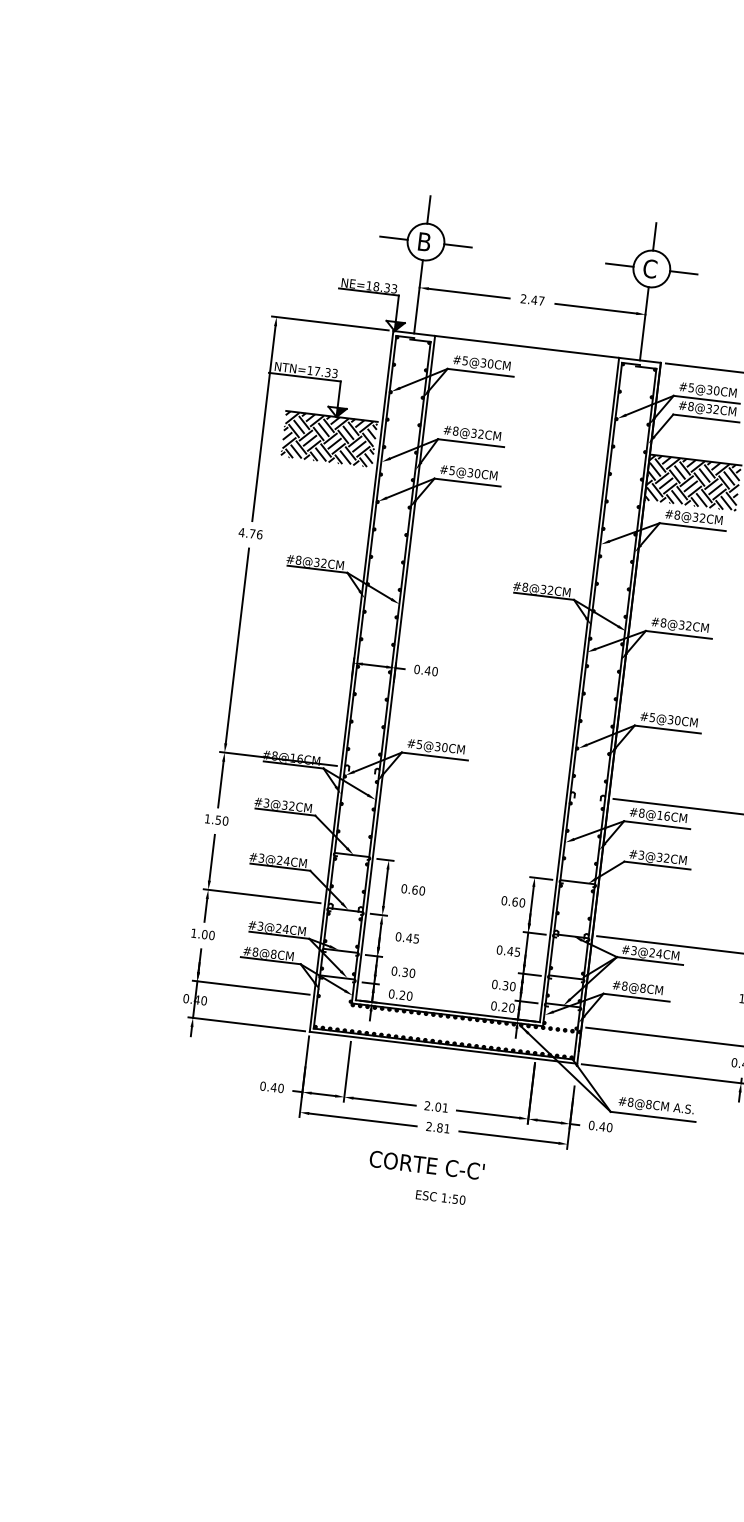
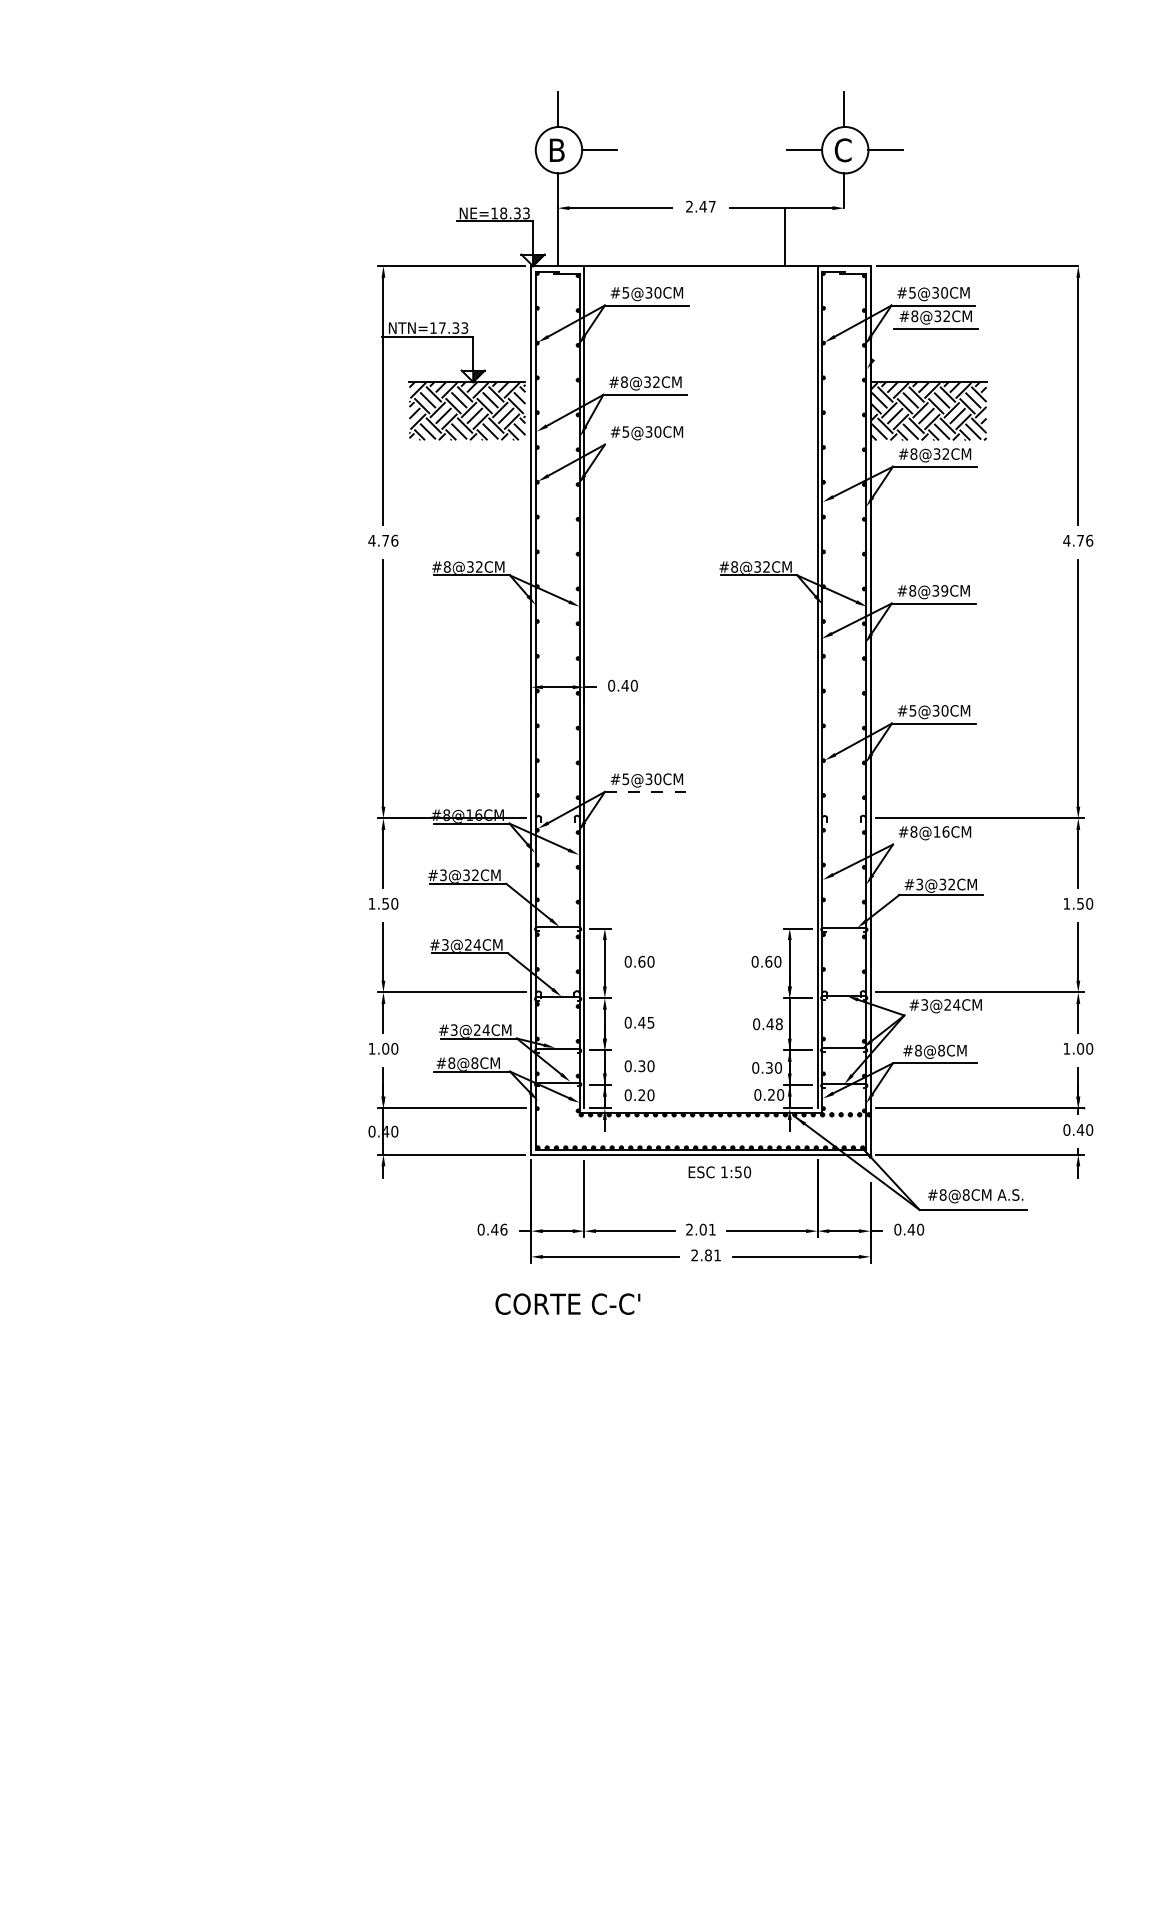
line: (393, 238) -> (517, 150), removed
line: (643, 337) -> (785, 237), moved
line: (663, 425) -> (883, 343), removed
line: (467, 482) -> (646, 444), removed
text: (688, 625) -> (944, 590), #8@32CM -> #8@39CM
line: (434, 756) -> (646, 791), solid -> dashed
line: (656, 825) -> (934, 844), removed
text: (516, 952) -> (778, 1024), 0.45 -> 0.48
line: (650, 961) -> (946, 1015), removed
line: (447, 1011) -> (700, 1108), removed
text: (280, 1088) -> (503, 1229), 0.40 -> 0.46
text: (426, 1164) -> (567, 1303), moved
text: (440, 1197) -> (719, 1172), moved

